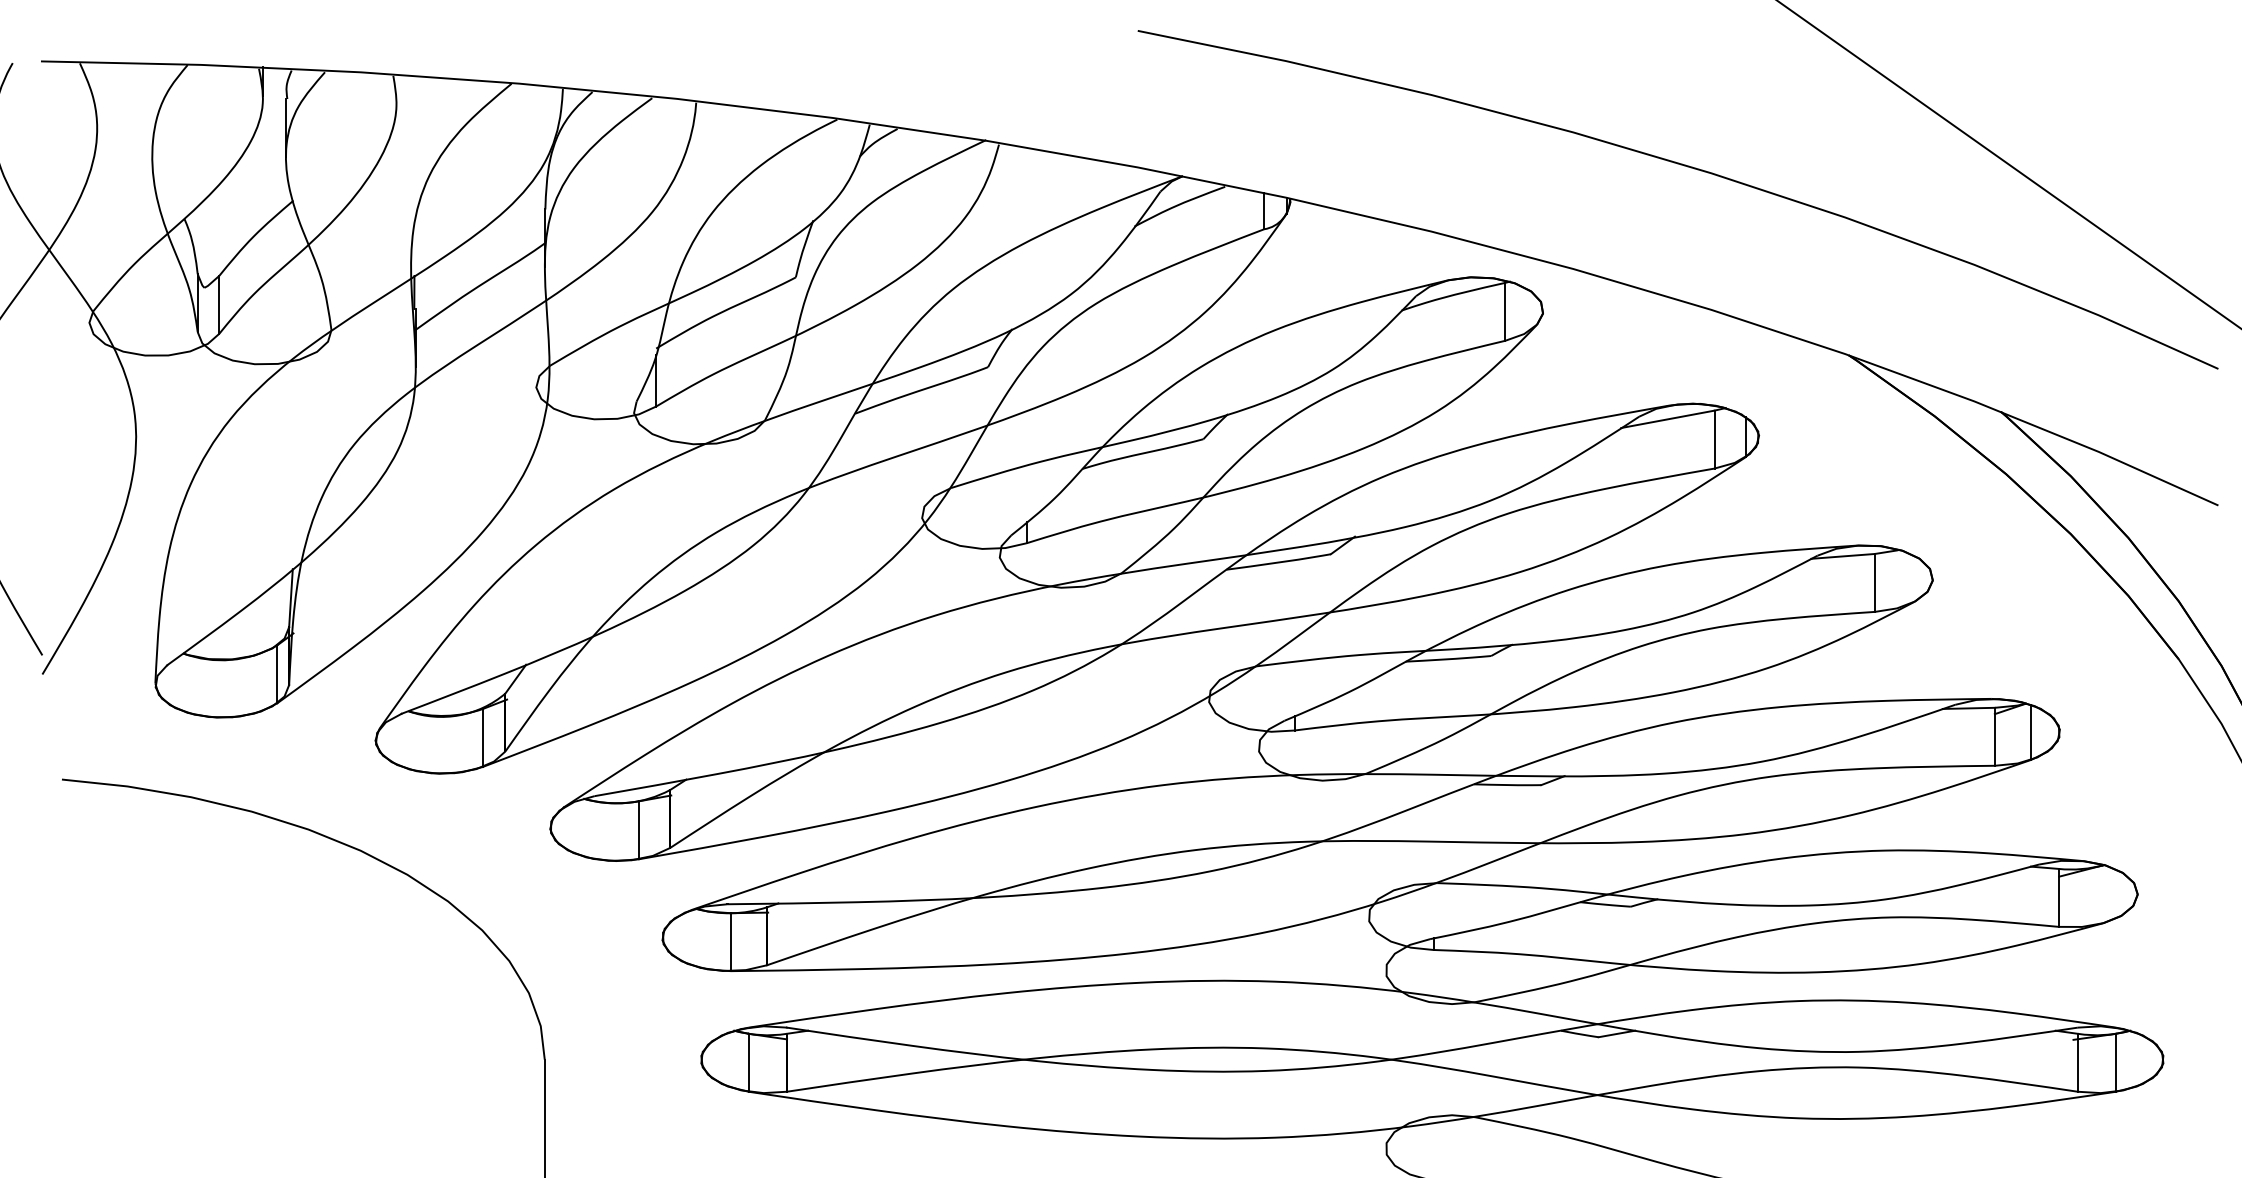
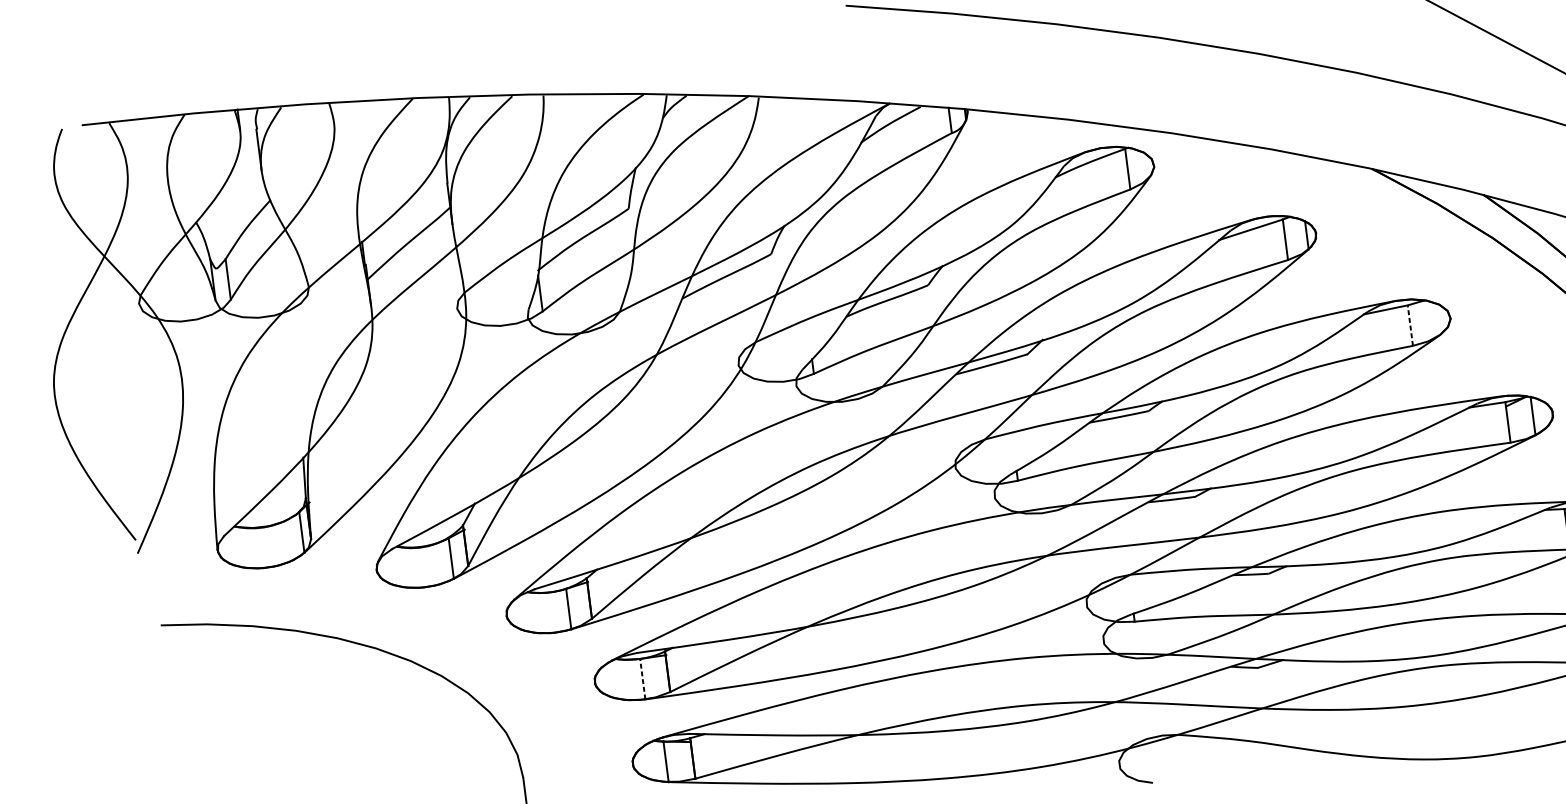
line: (1874, 582) -> (1410, 325), solid -> dashed
line: (730, 942) -> (642, 679), solid -> dashed

